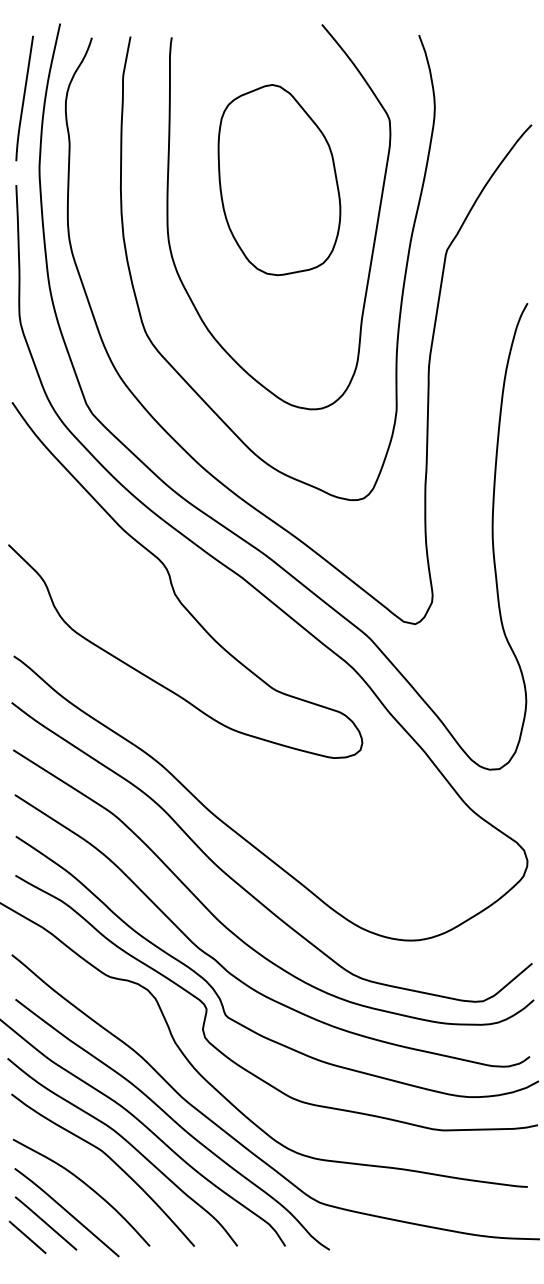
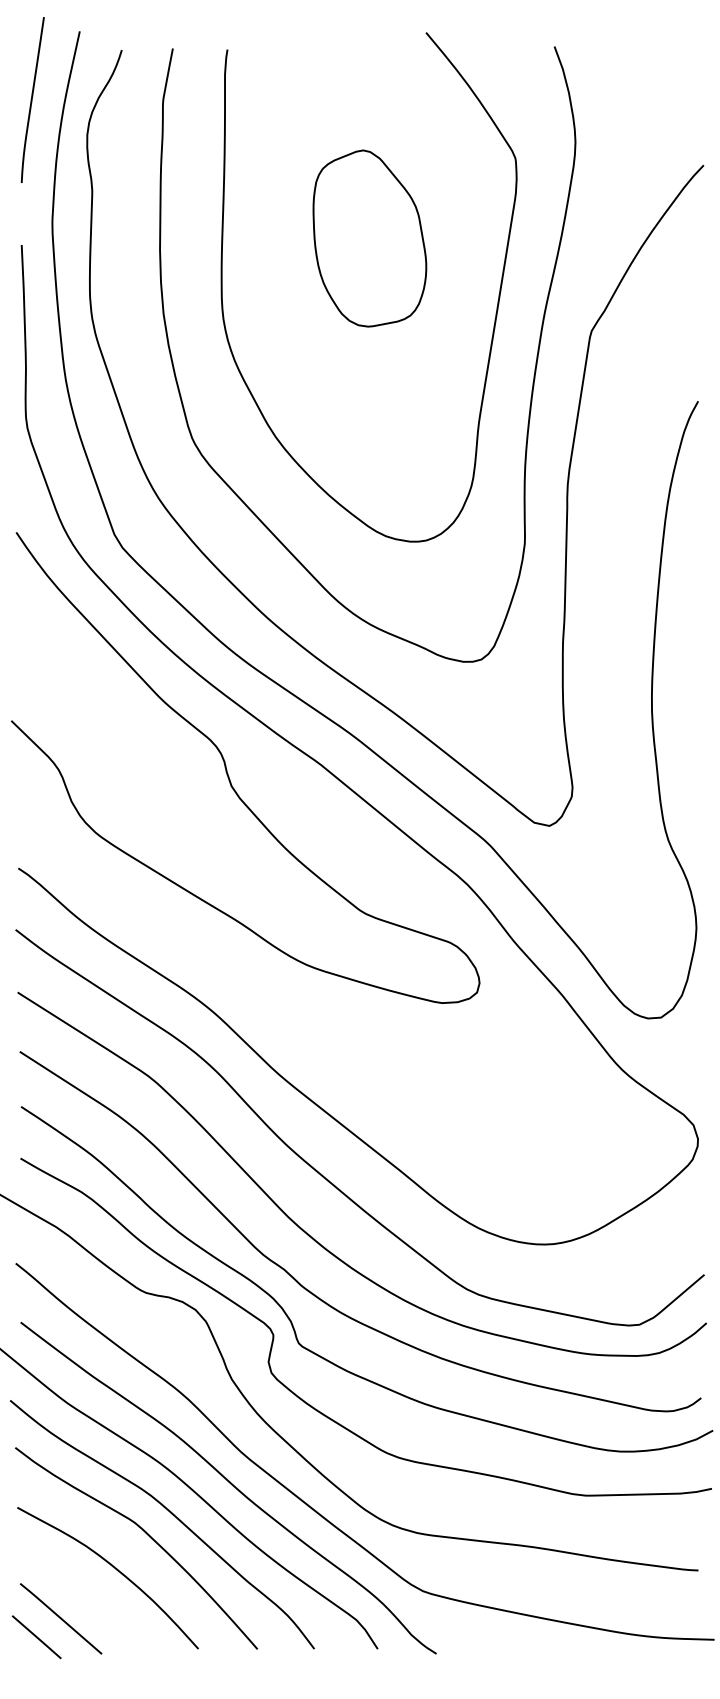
curve: (24, 98) -> (32, 100), moved
part: (279, 180) -> (369, 238), size x0.7
curve: (66, 1212) -> (88, 1604), removed

